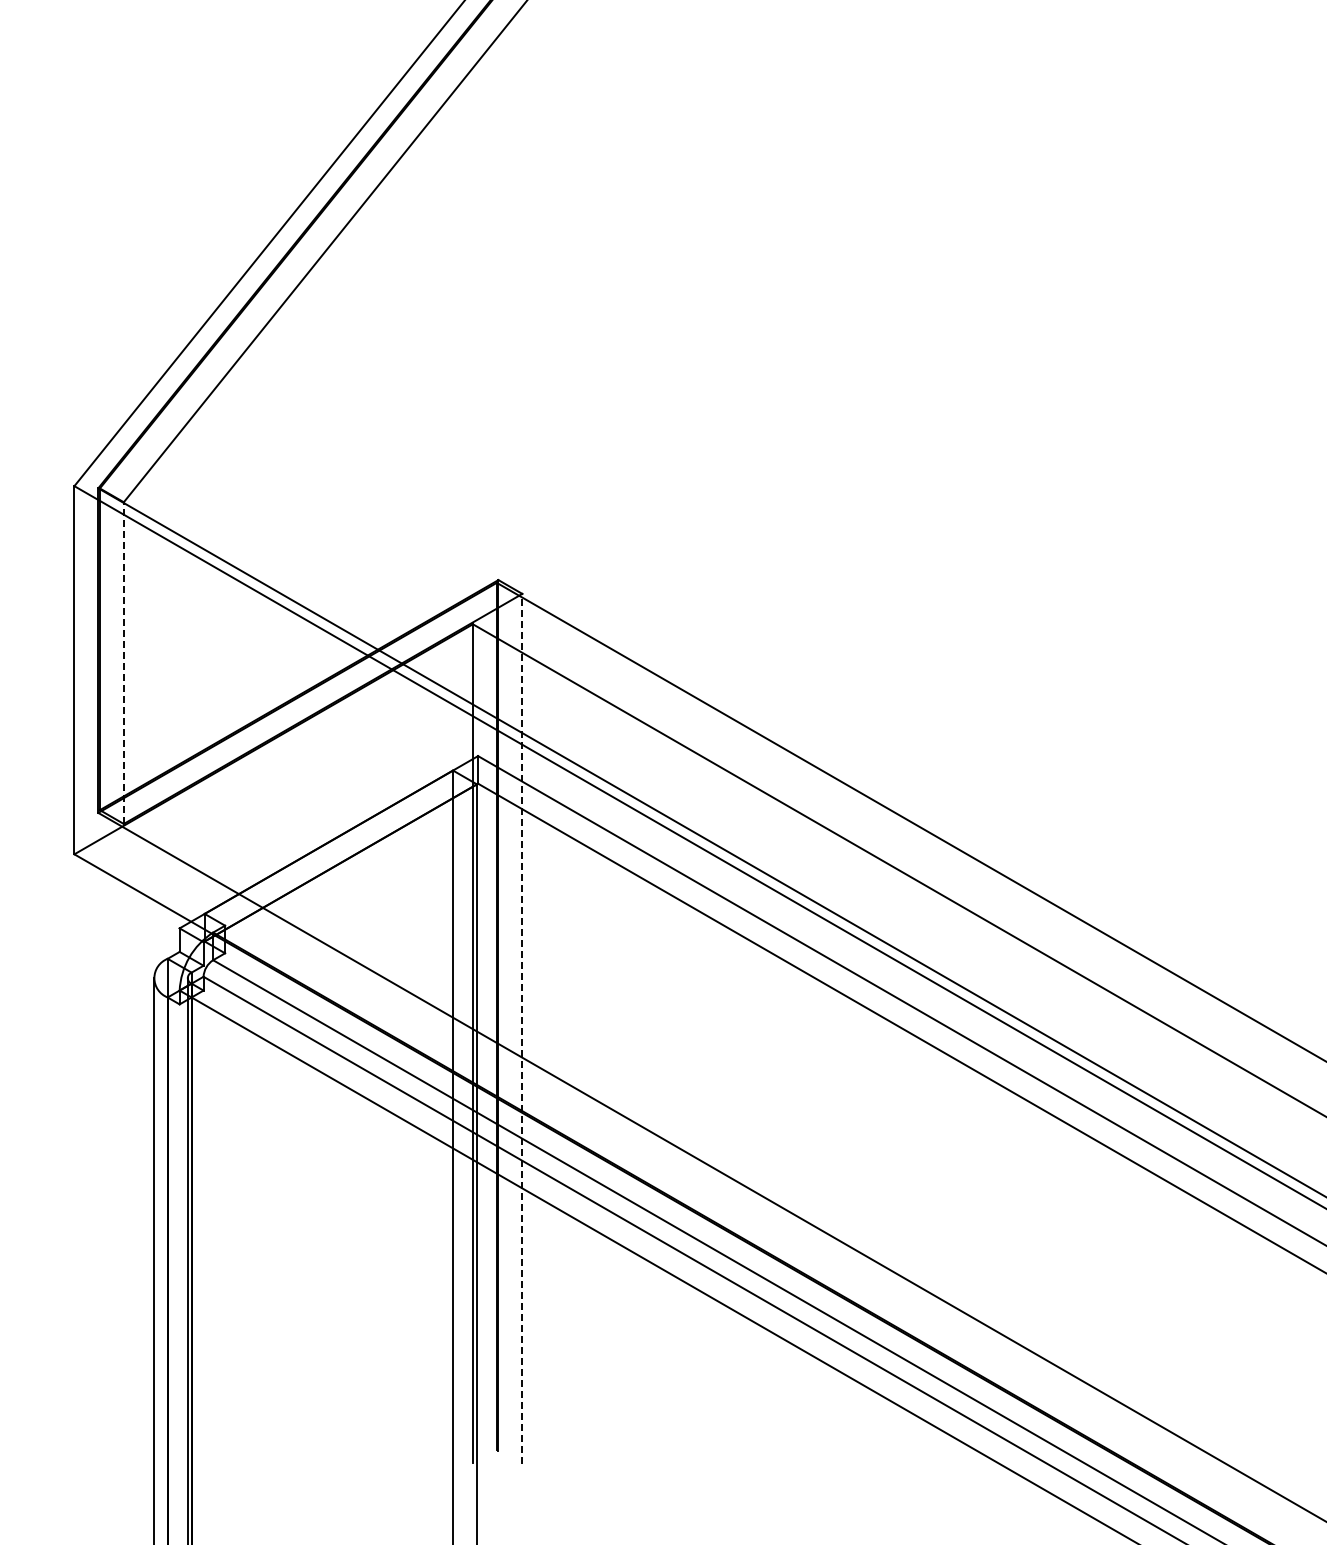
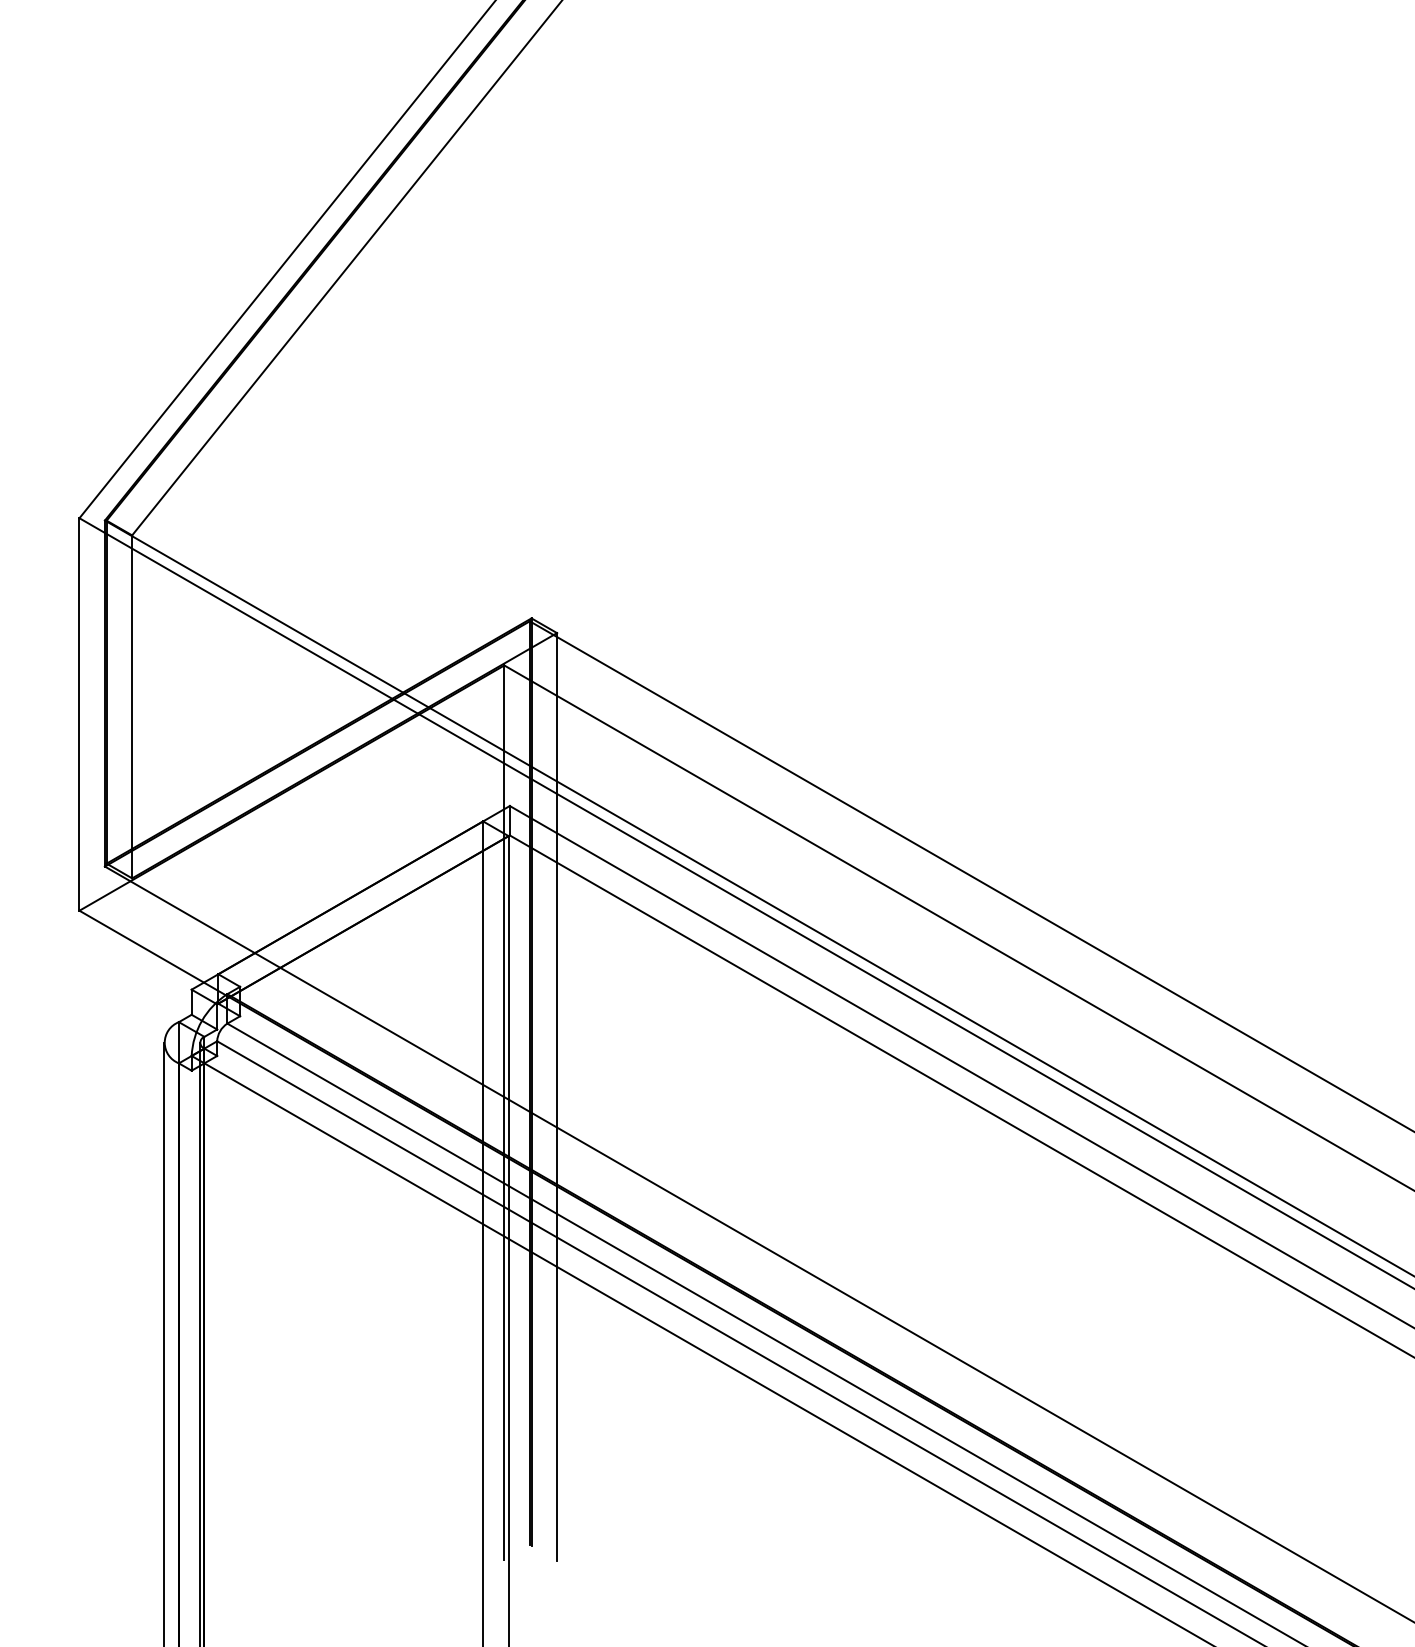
line: (123, 663) -> (131, 707), dashed -> solid
line: (522, 1028) -> (557, 1096), dashed -> solid

